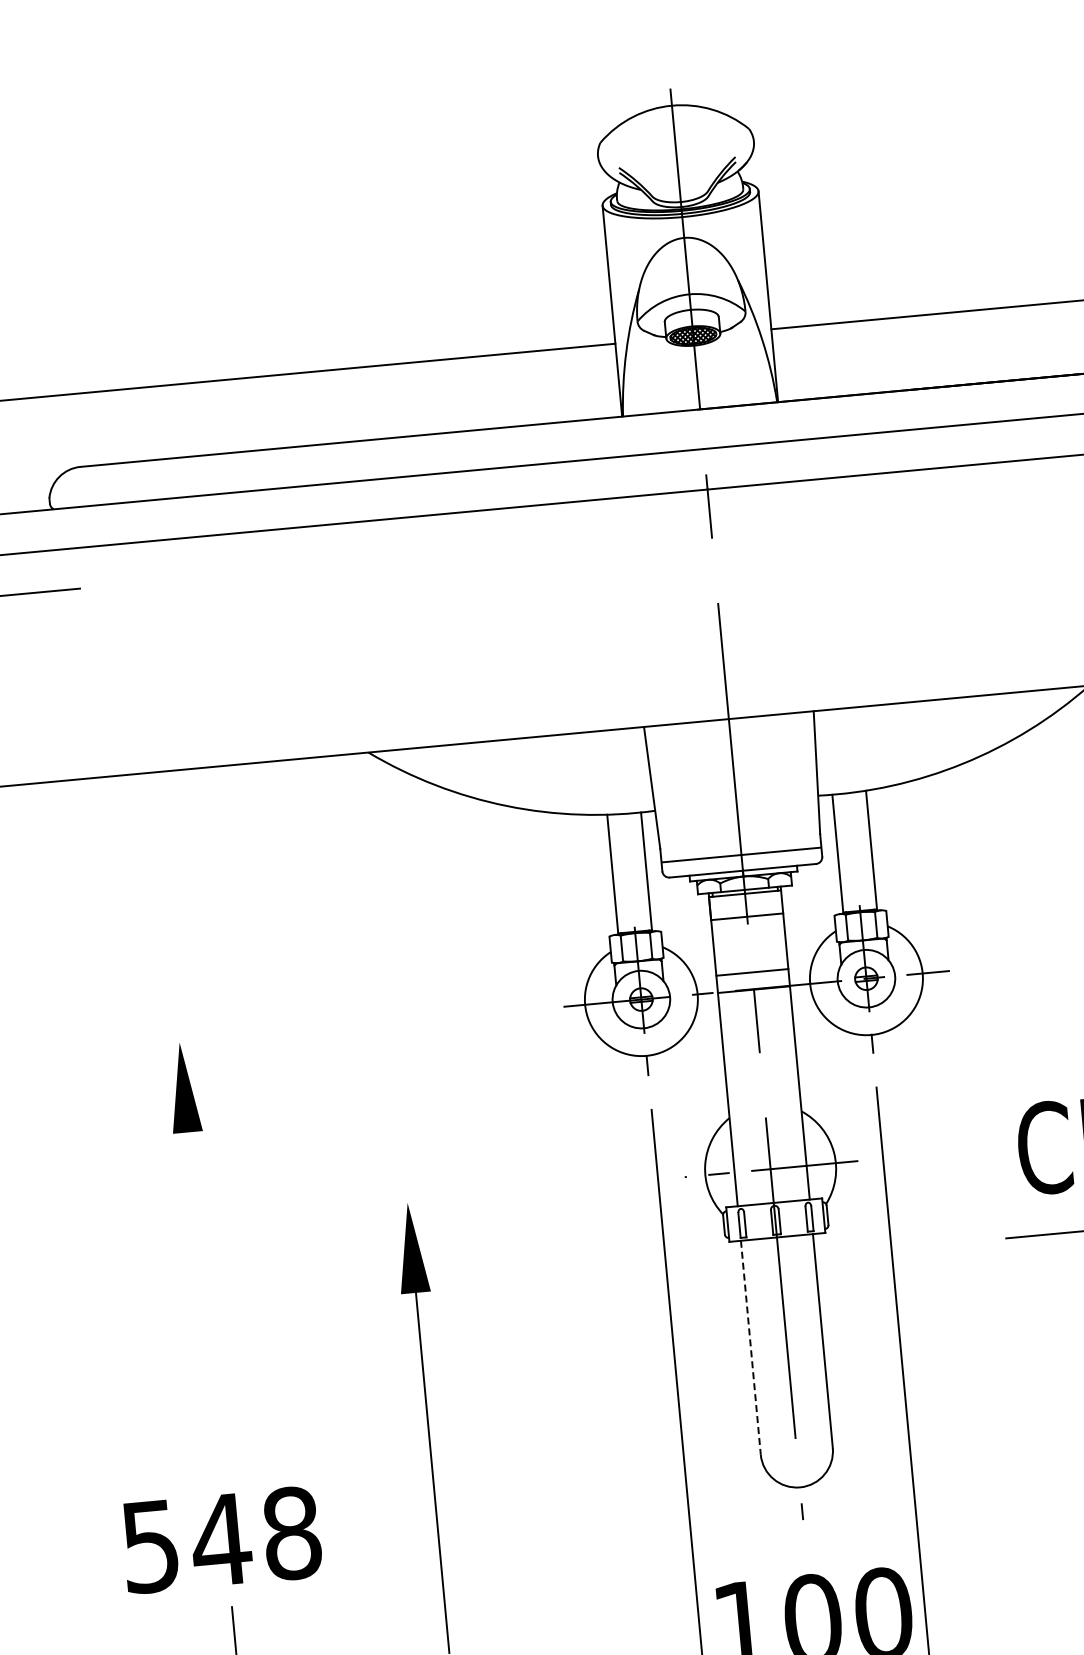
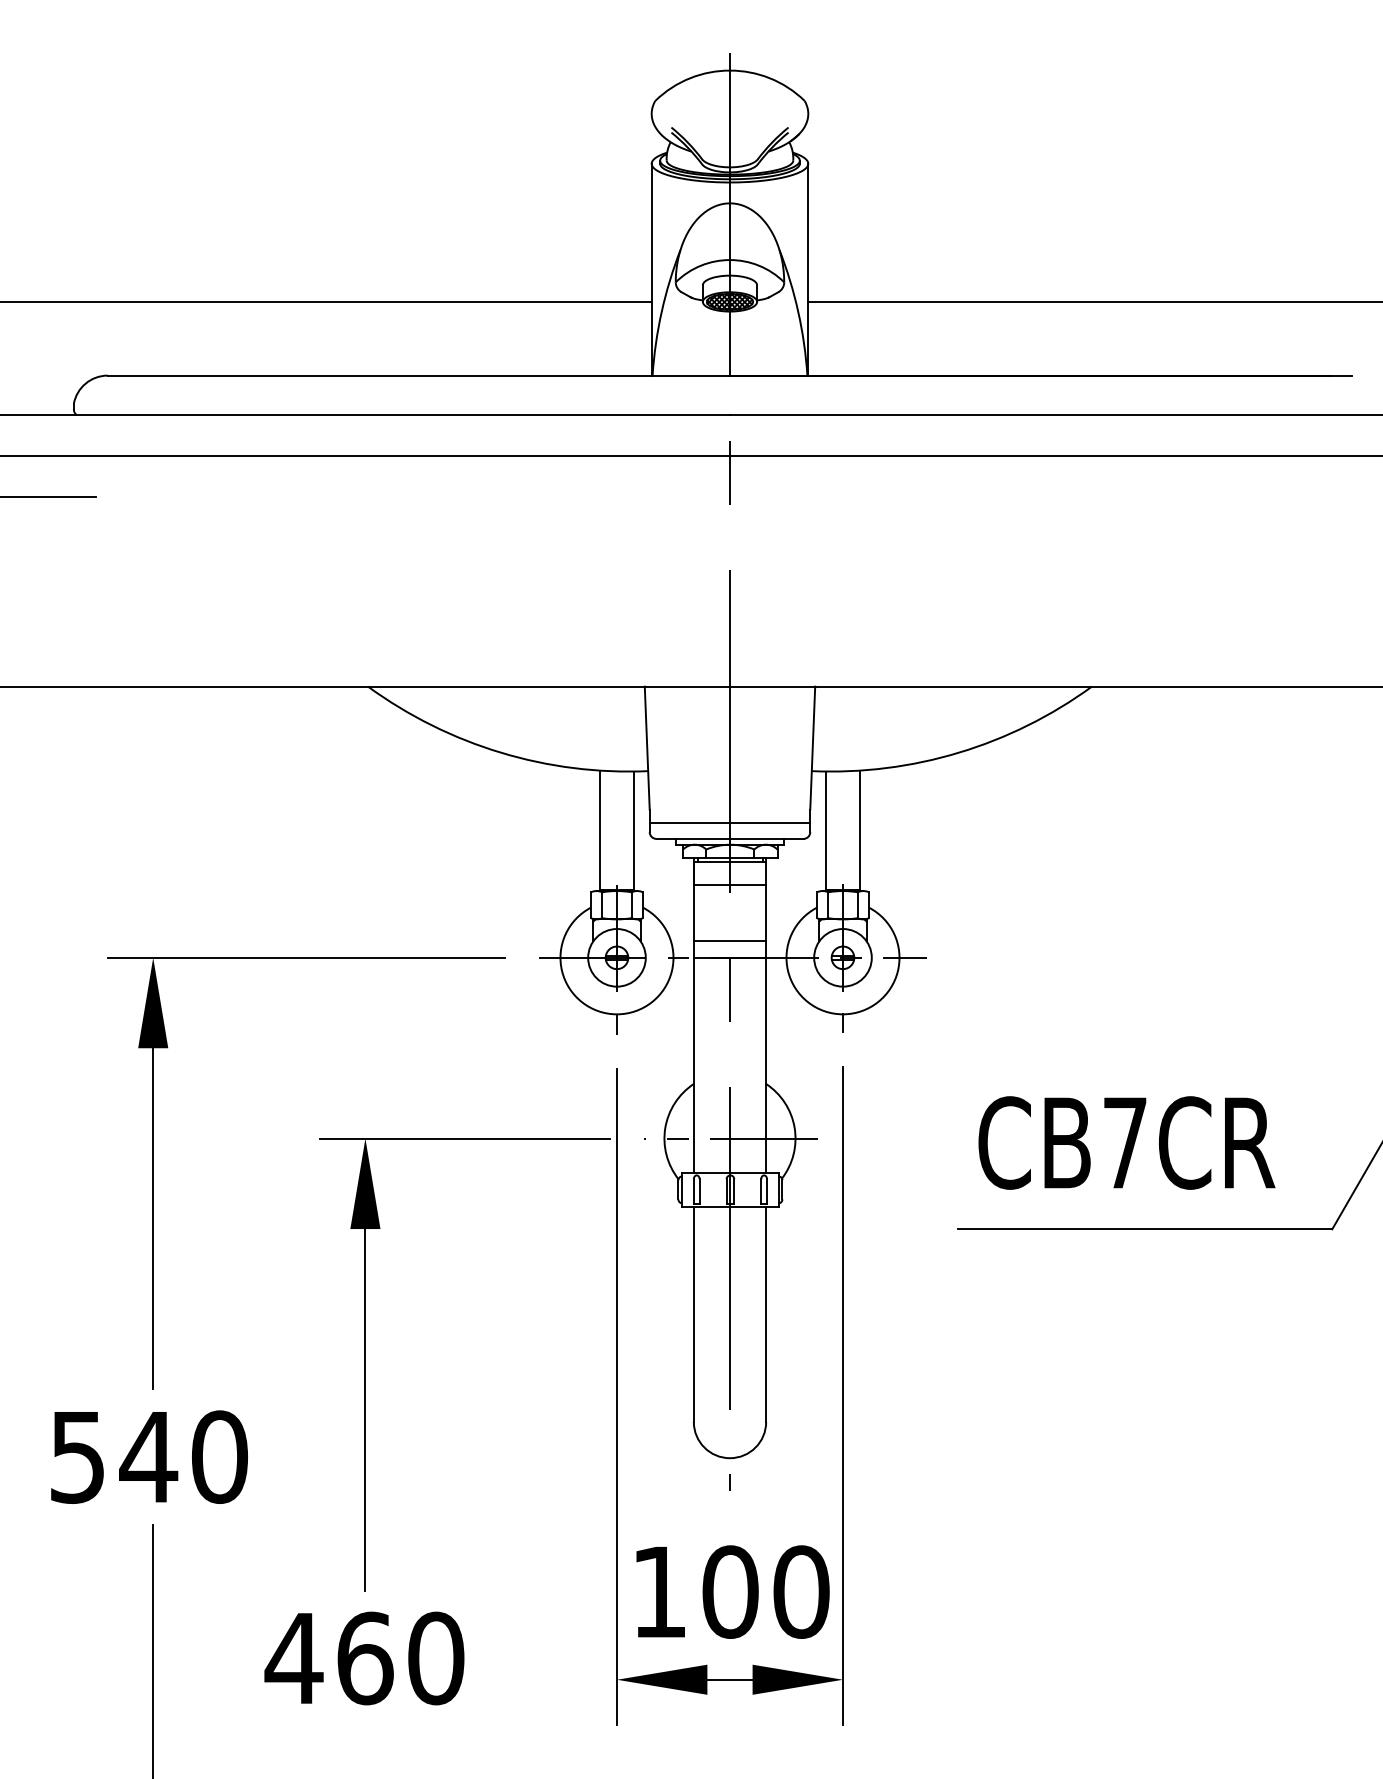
line: (332, 1027) -> (306, 957), added
line: (506, 1193) -> (464, 1138), added
line: (203, 1301) -> (153, 1218), added
line: (750, 1348) -> (693, 1315), dashed -> solid
text: (292, 1532) -> (220, 1456), 548 -> 540

